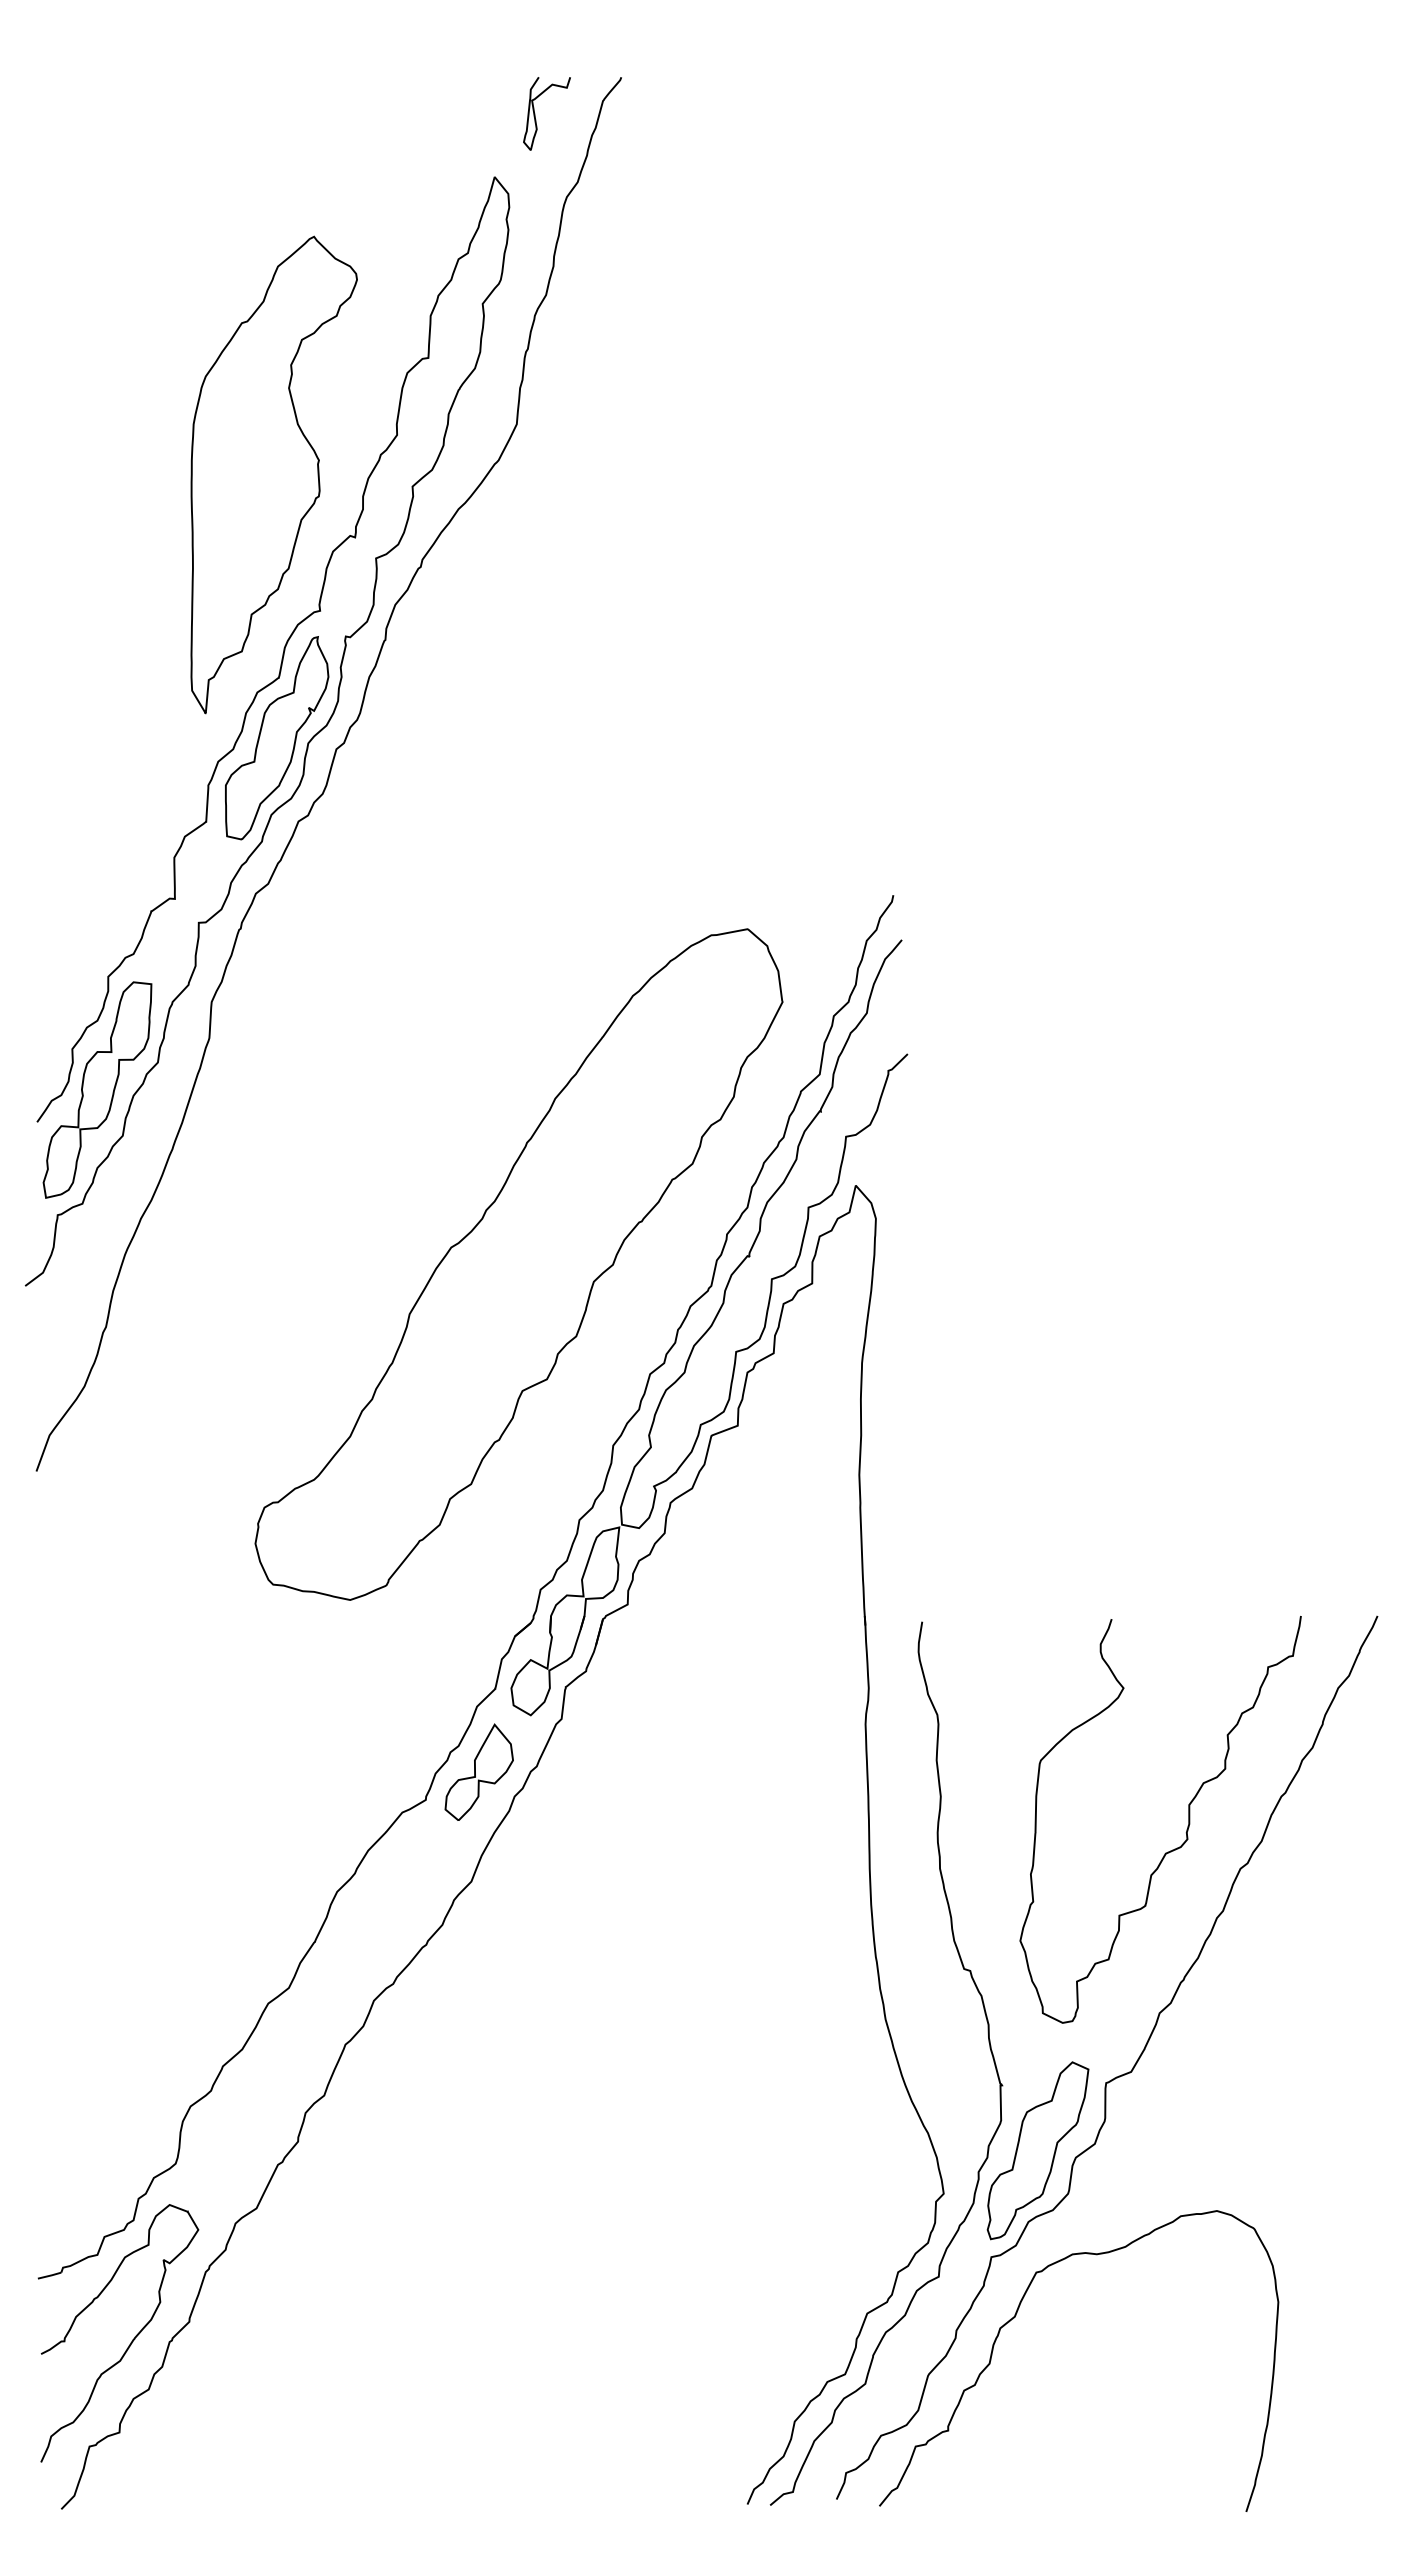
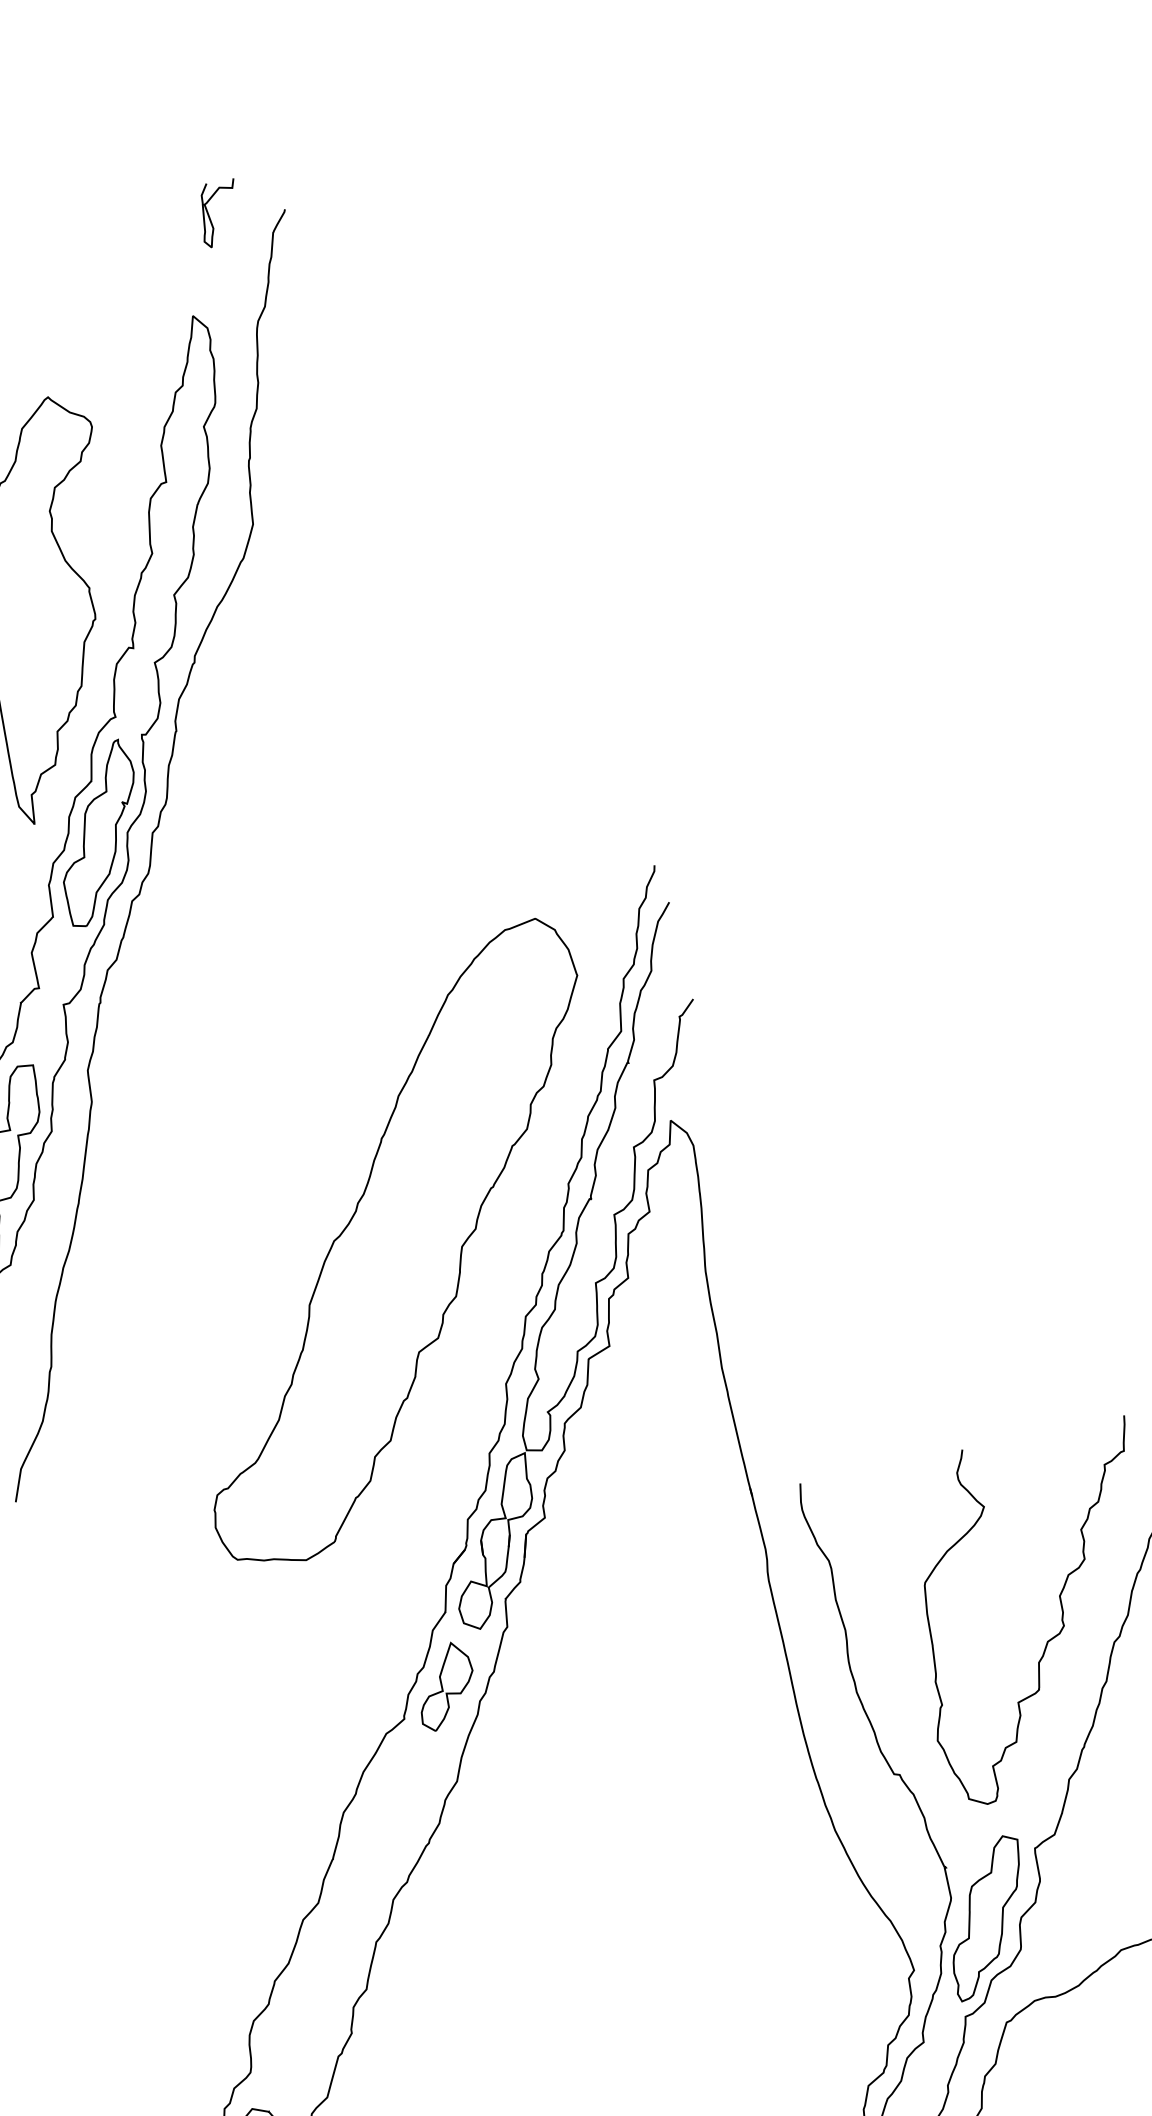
curve: (535, 113) -> (209, 215), moved

